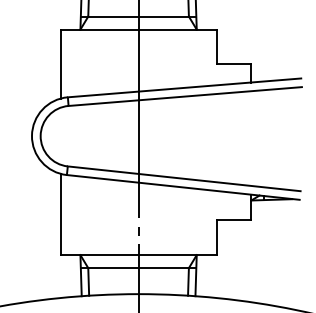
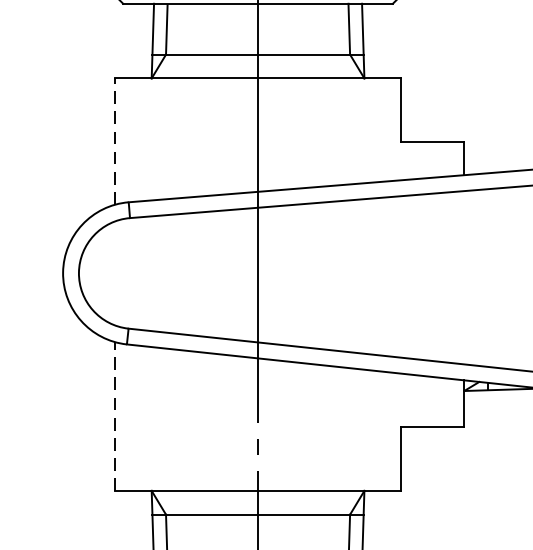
line: (60, 64) -> (115, 142), solid -> dashed
line: (60, 214) -> (115, 416), solid -> dashed

